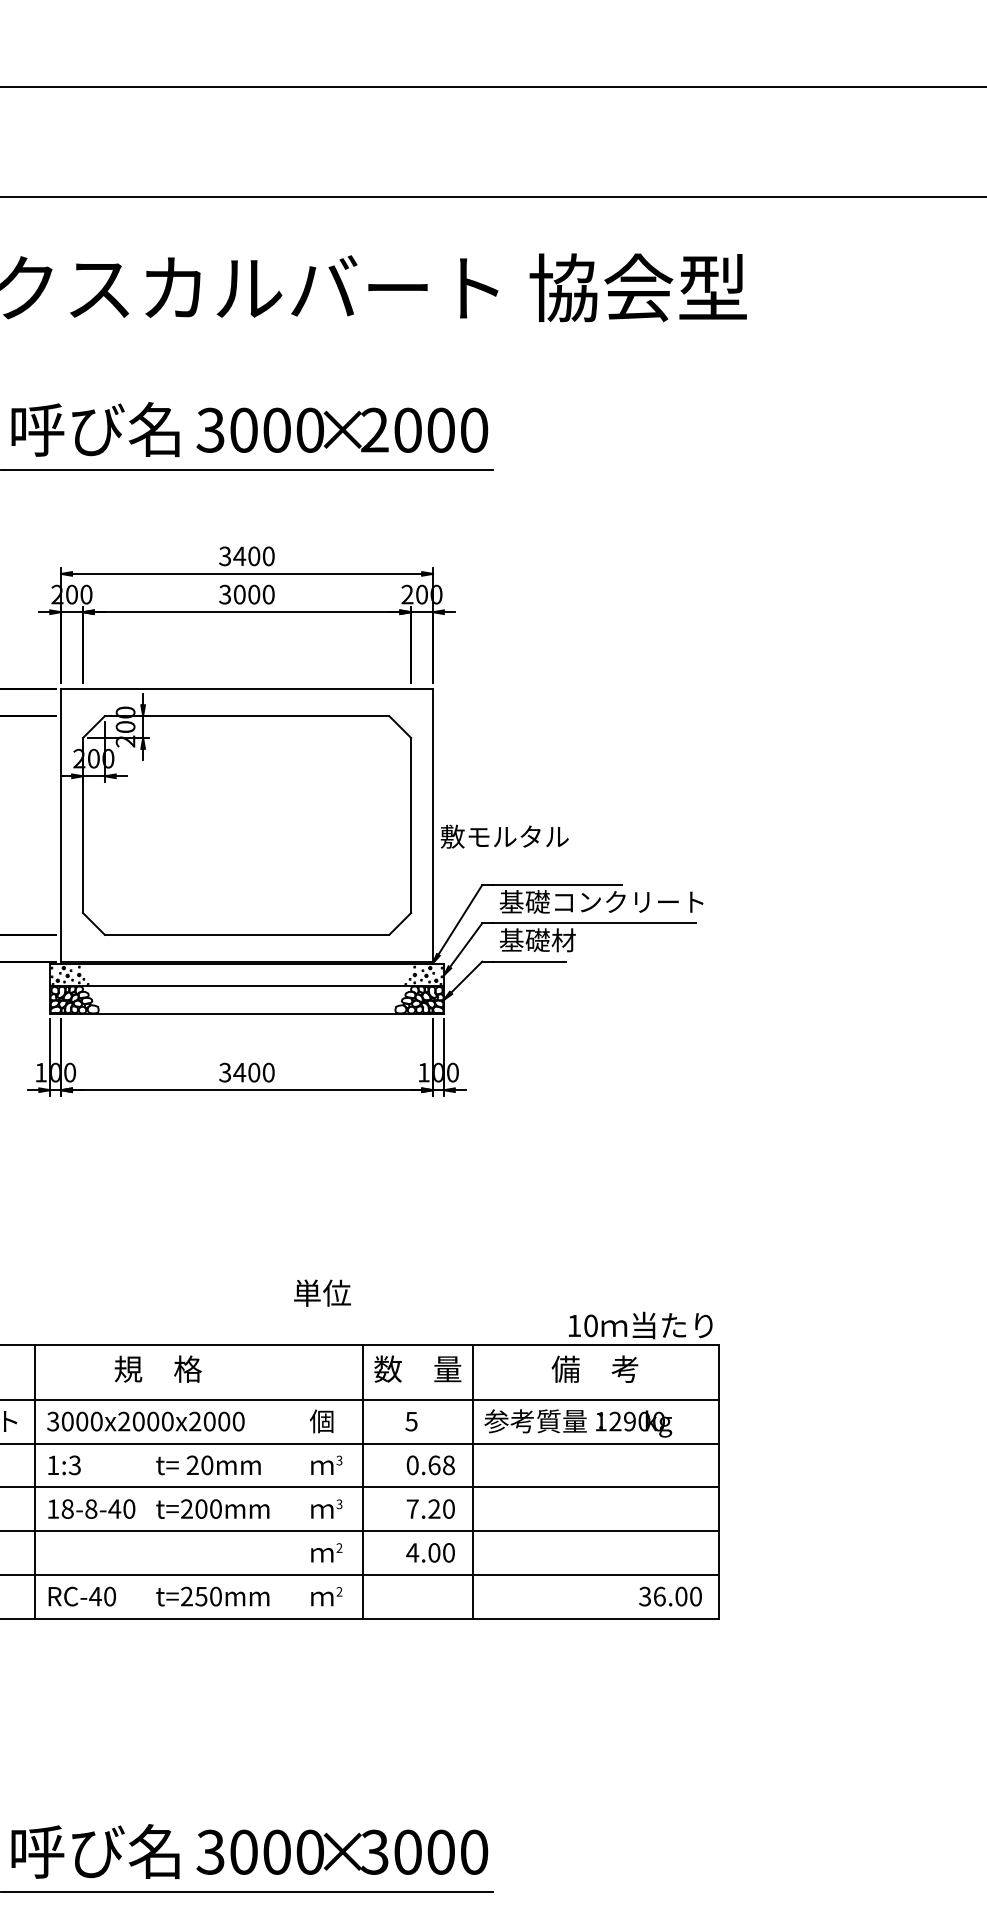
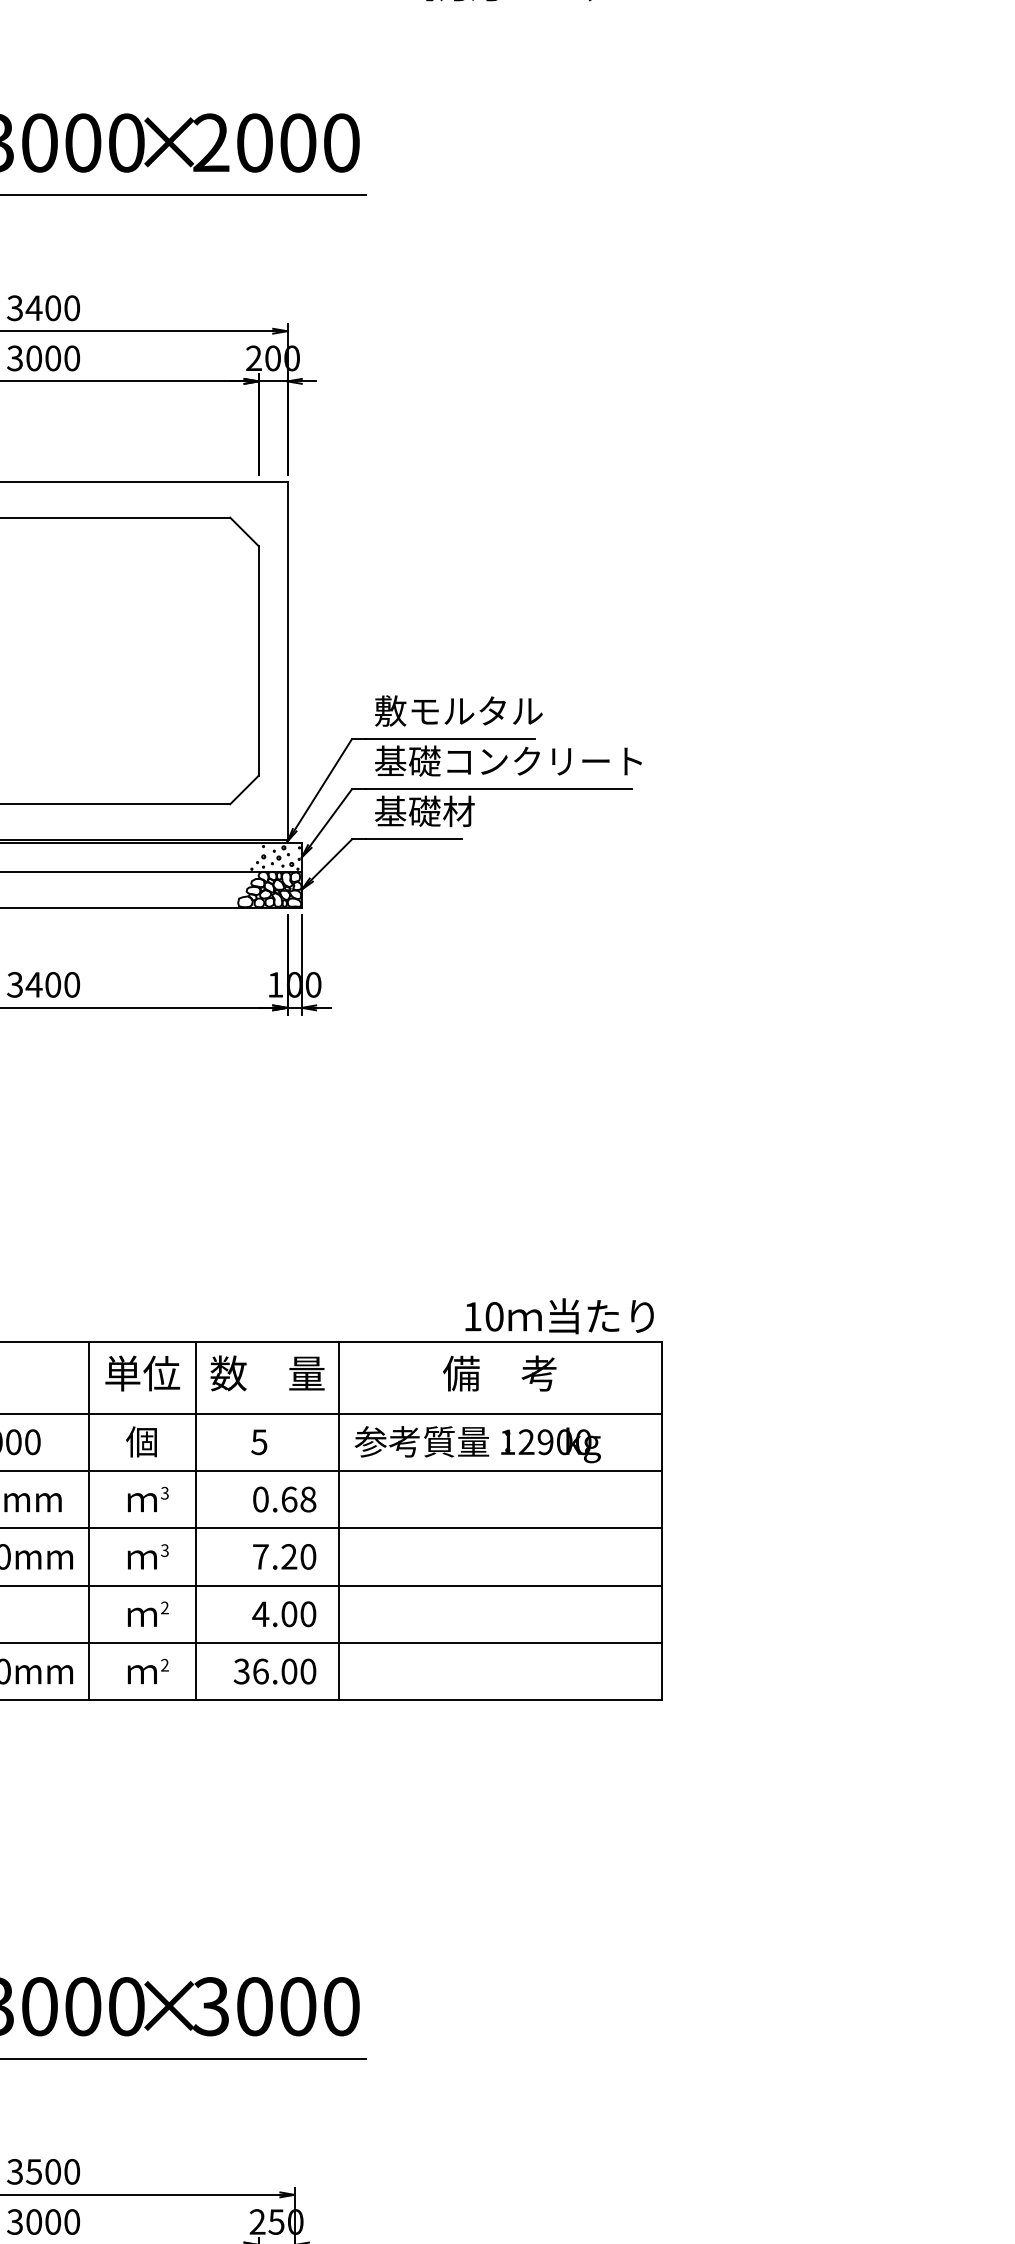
text: (504, 836) -> (458, 710), moved
text: (322, 1292) -> (142, 1372), moved
line: (281, 1481) -> (88, 1520), added
text: (670, 1596) -> (275, 1671), moved

